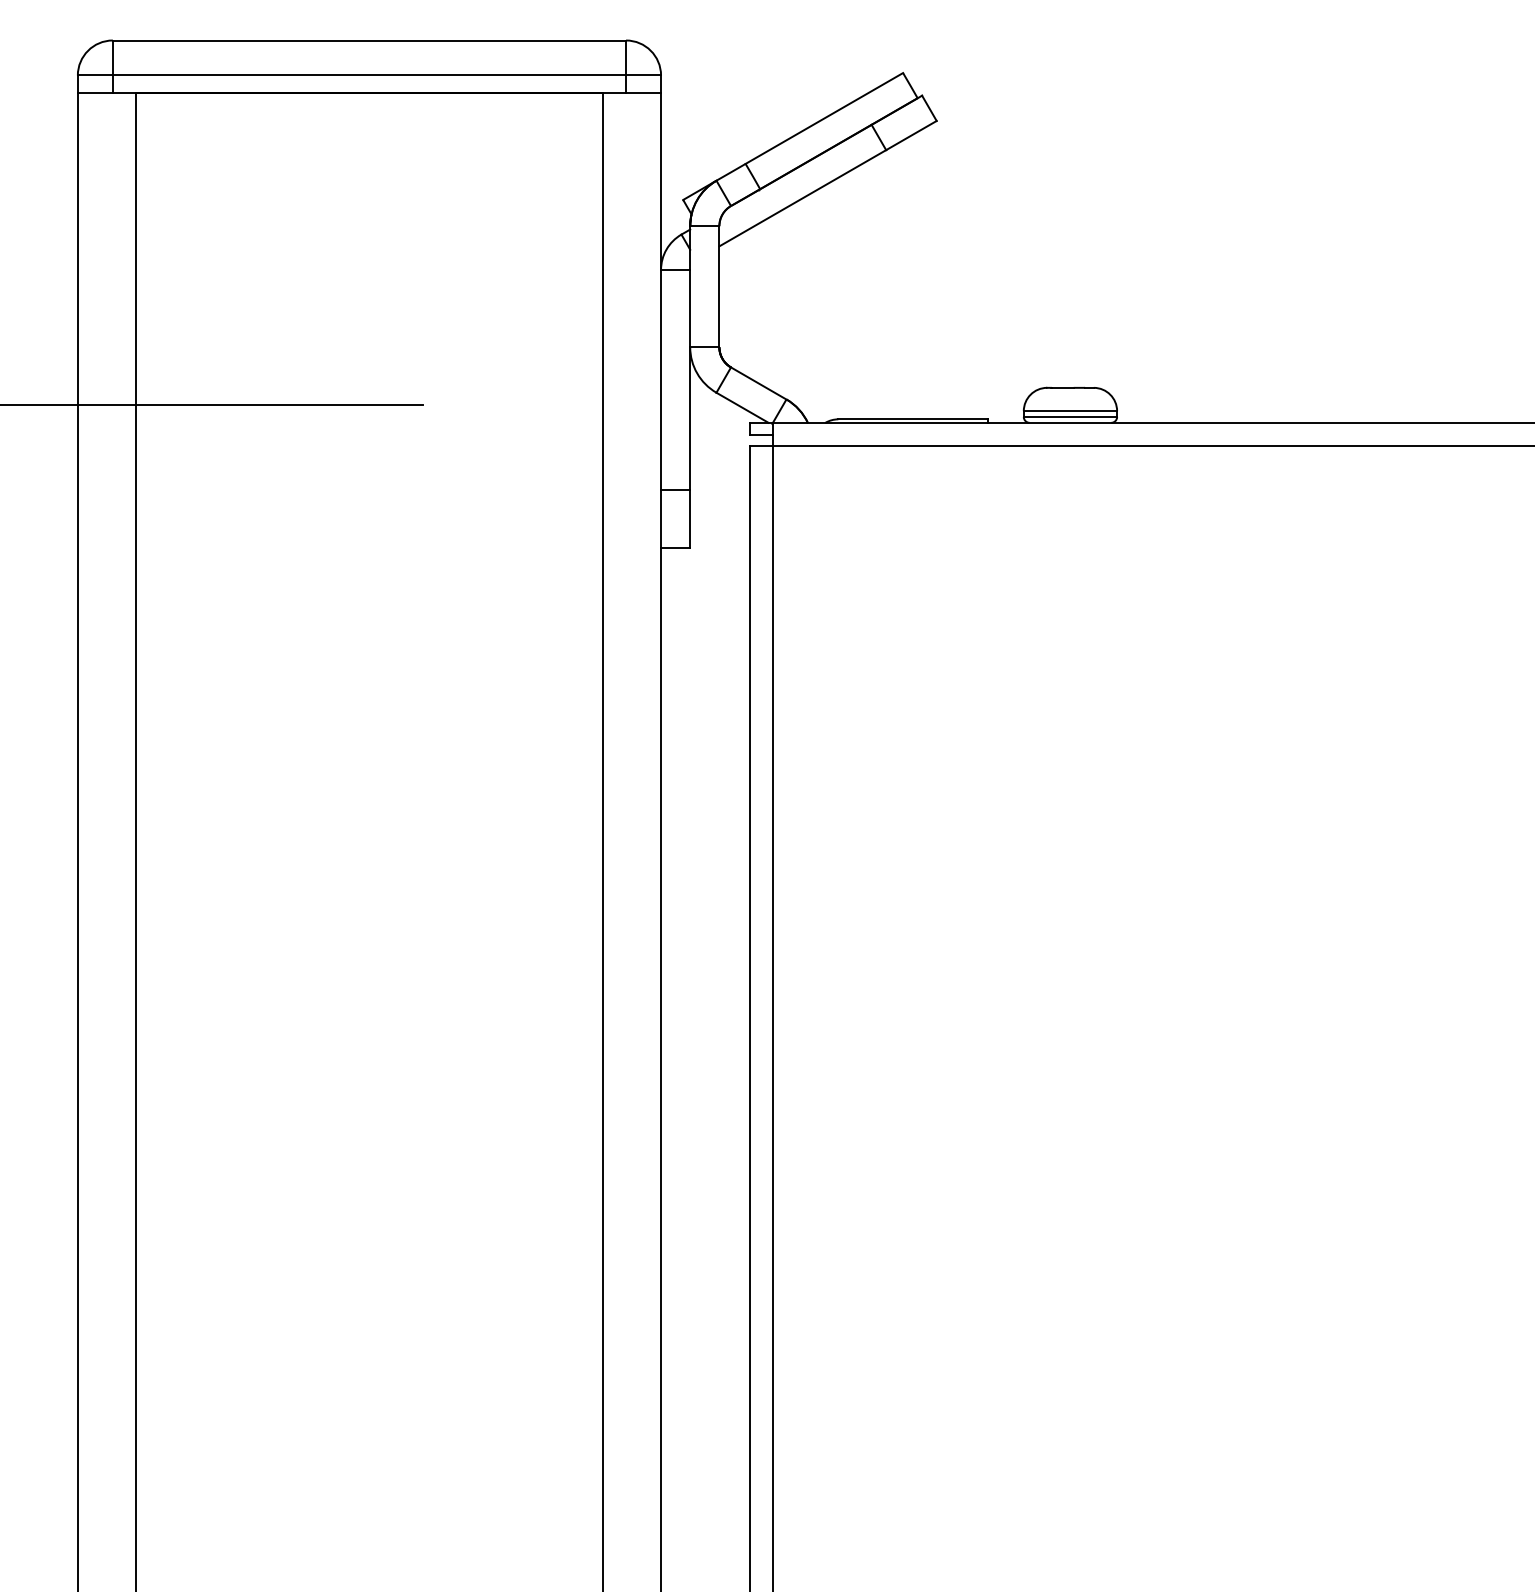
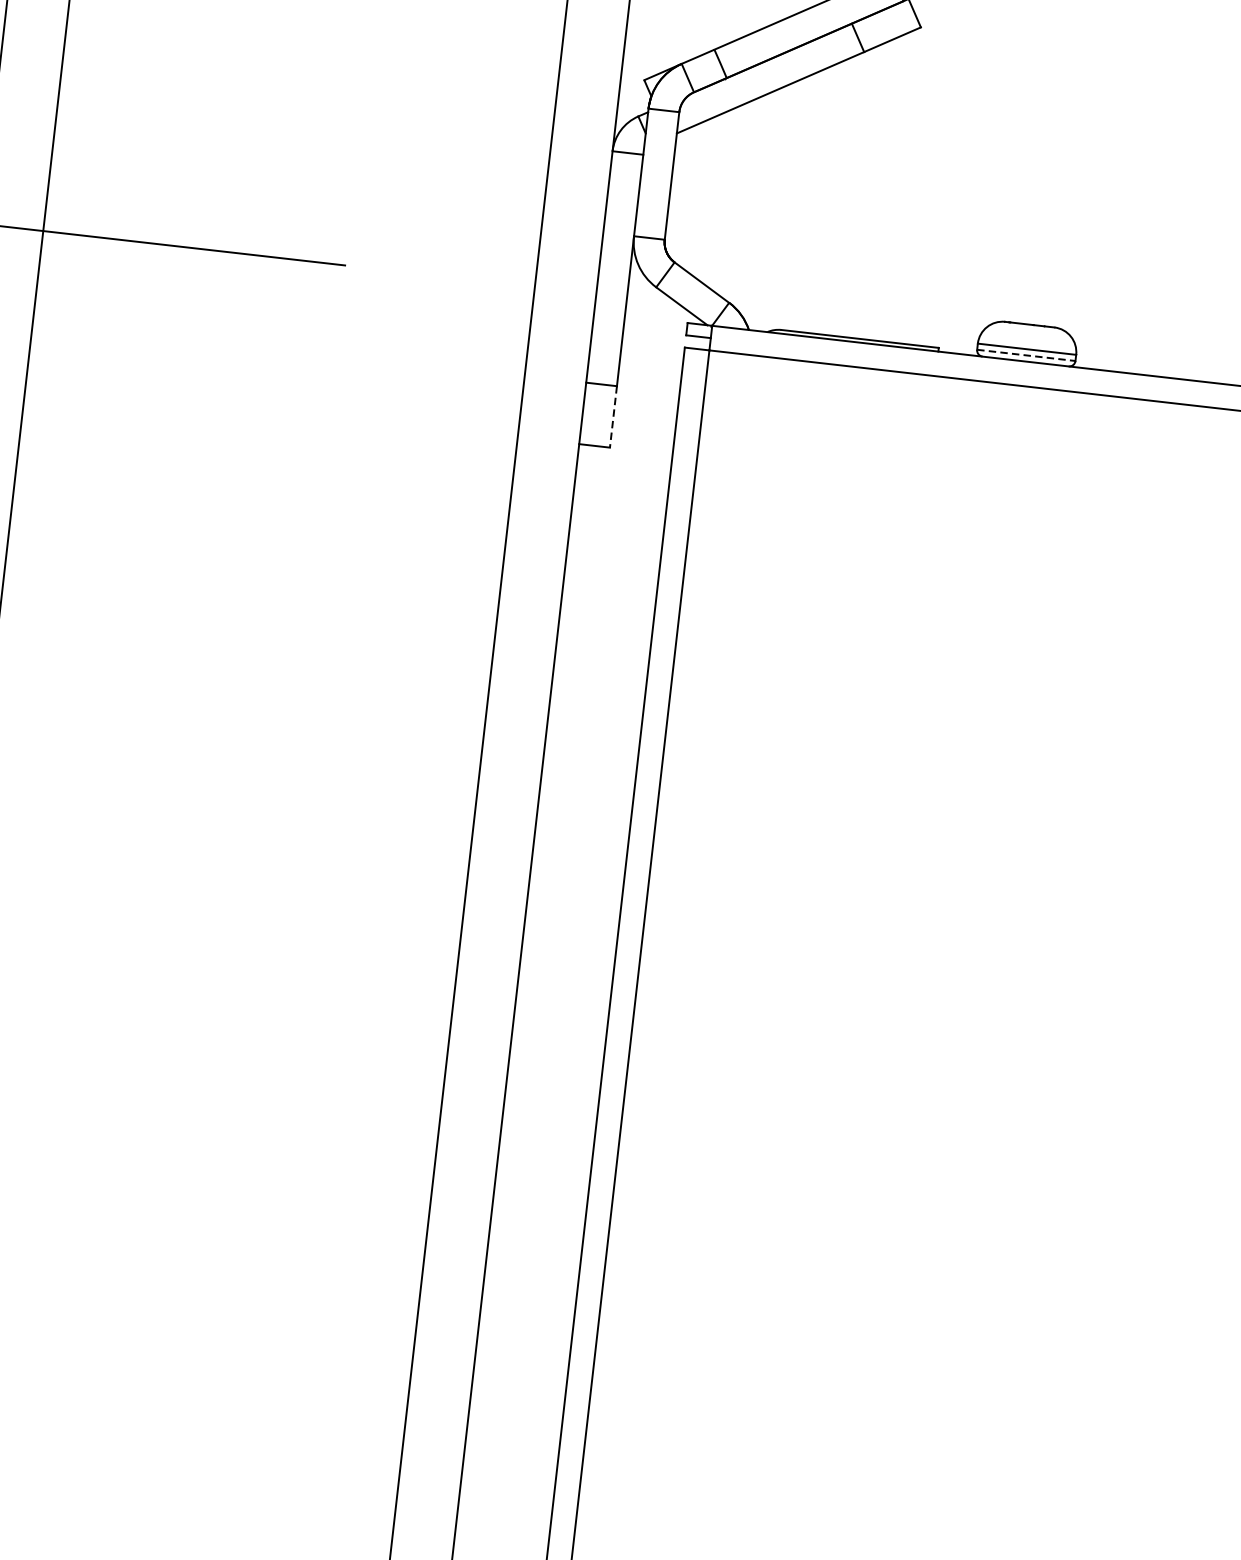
line: (1070, 417) -> (1026, 355), solid -> dashed
line: (690, 519) -> (613, 417), solid -> dashed

